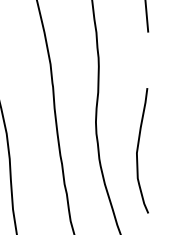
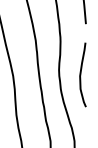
curve: (139, 149) -> (81, 74), moved

